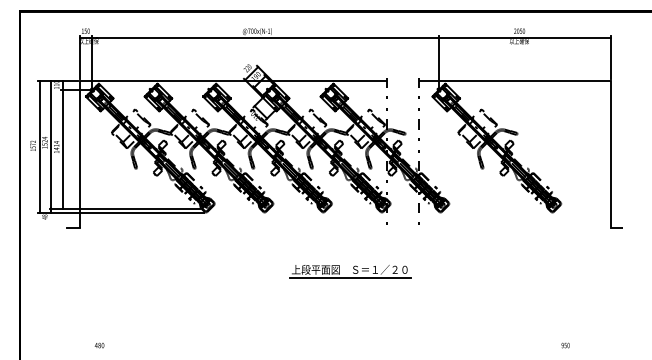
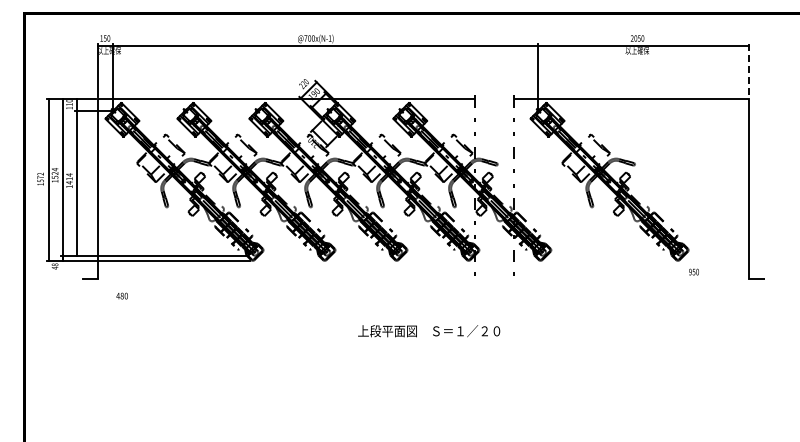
line: (610, 57) -> (749, 70), solid -> dashed
line: (350, 278) -> (430, 341), removed
text: (99, 345) -> (121, 295), moved
text: (565, 345) -> (693, 271), moved

